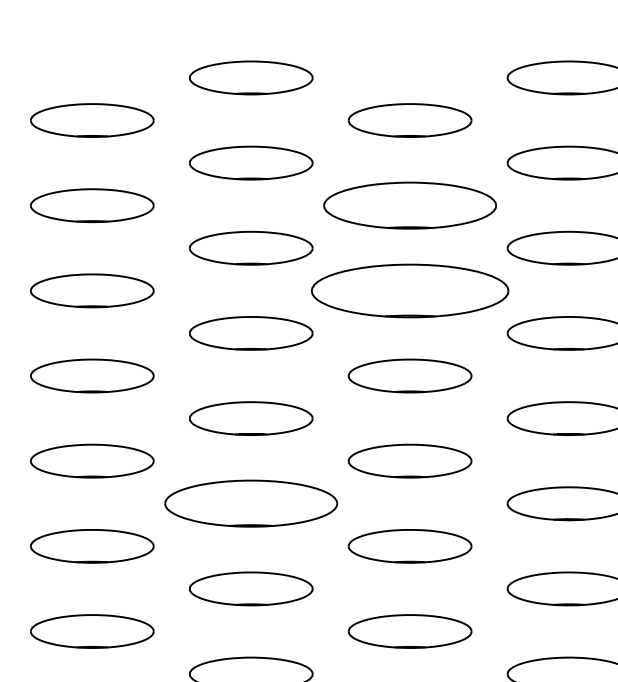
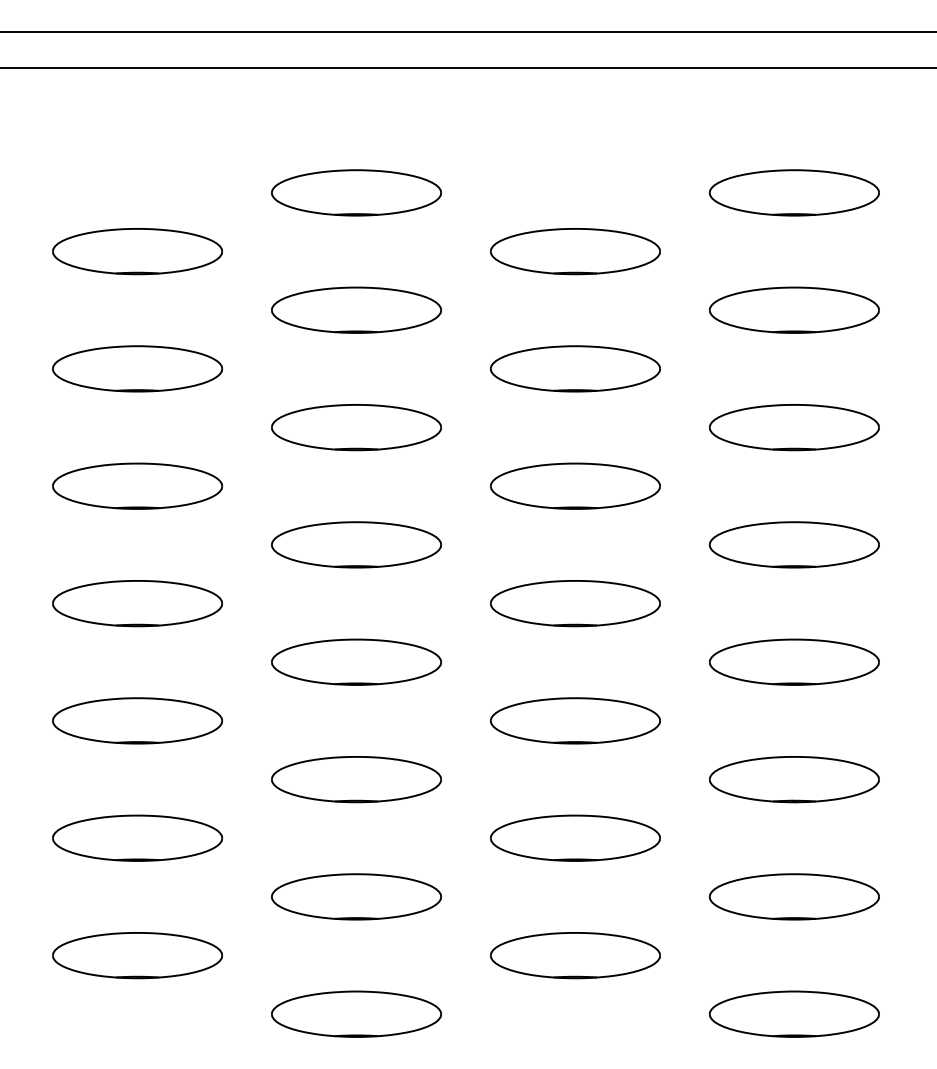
part: (410, 205) -> (575, 368), size x0.71
part: (410, 290) -> (575, 485), size x0.62
part: (251, 503) -> (356, 779), size x0.71

